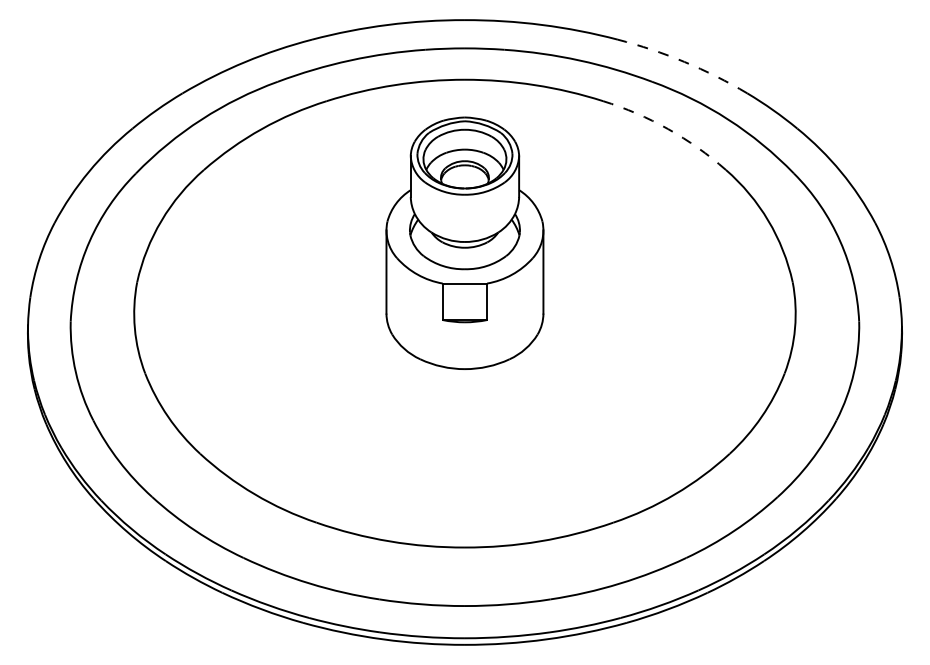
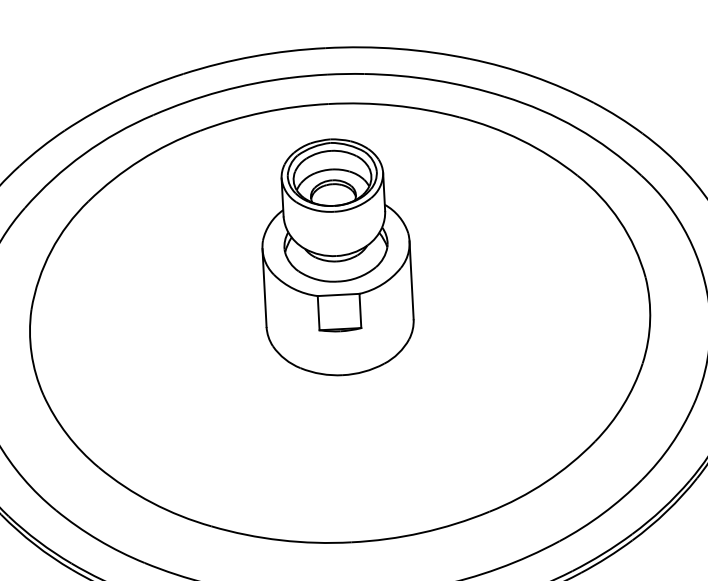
arc: (684, 61) -> (533, 76), dashed -> solid
arc: (668, 129) -> (521, 140), dashed -> solid

